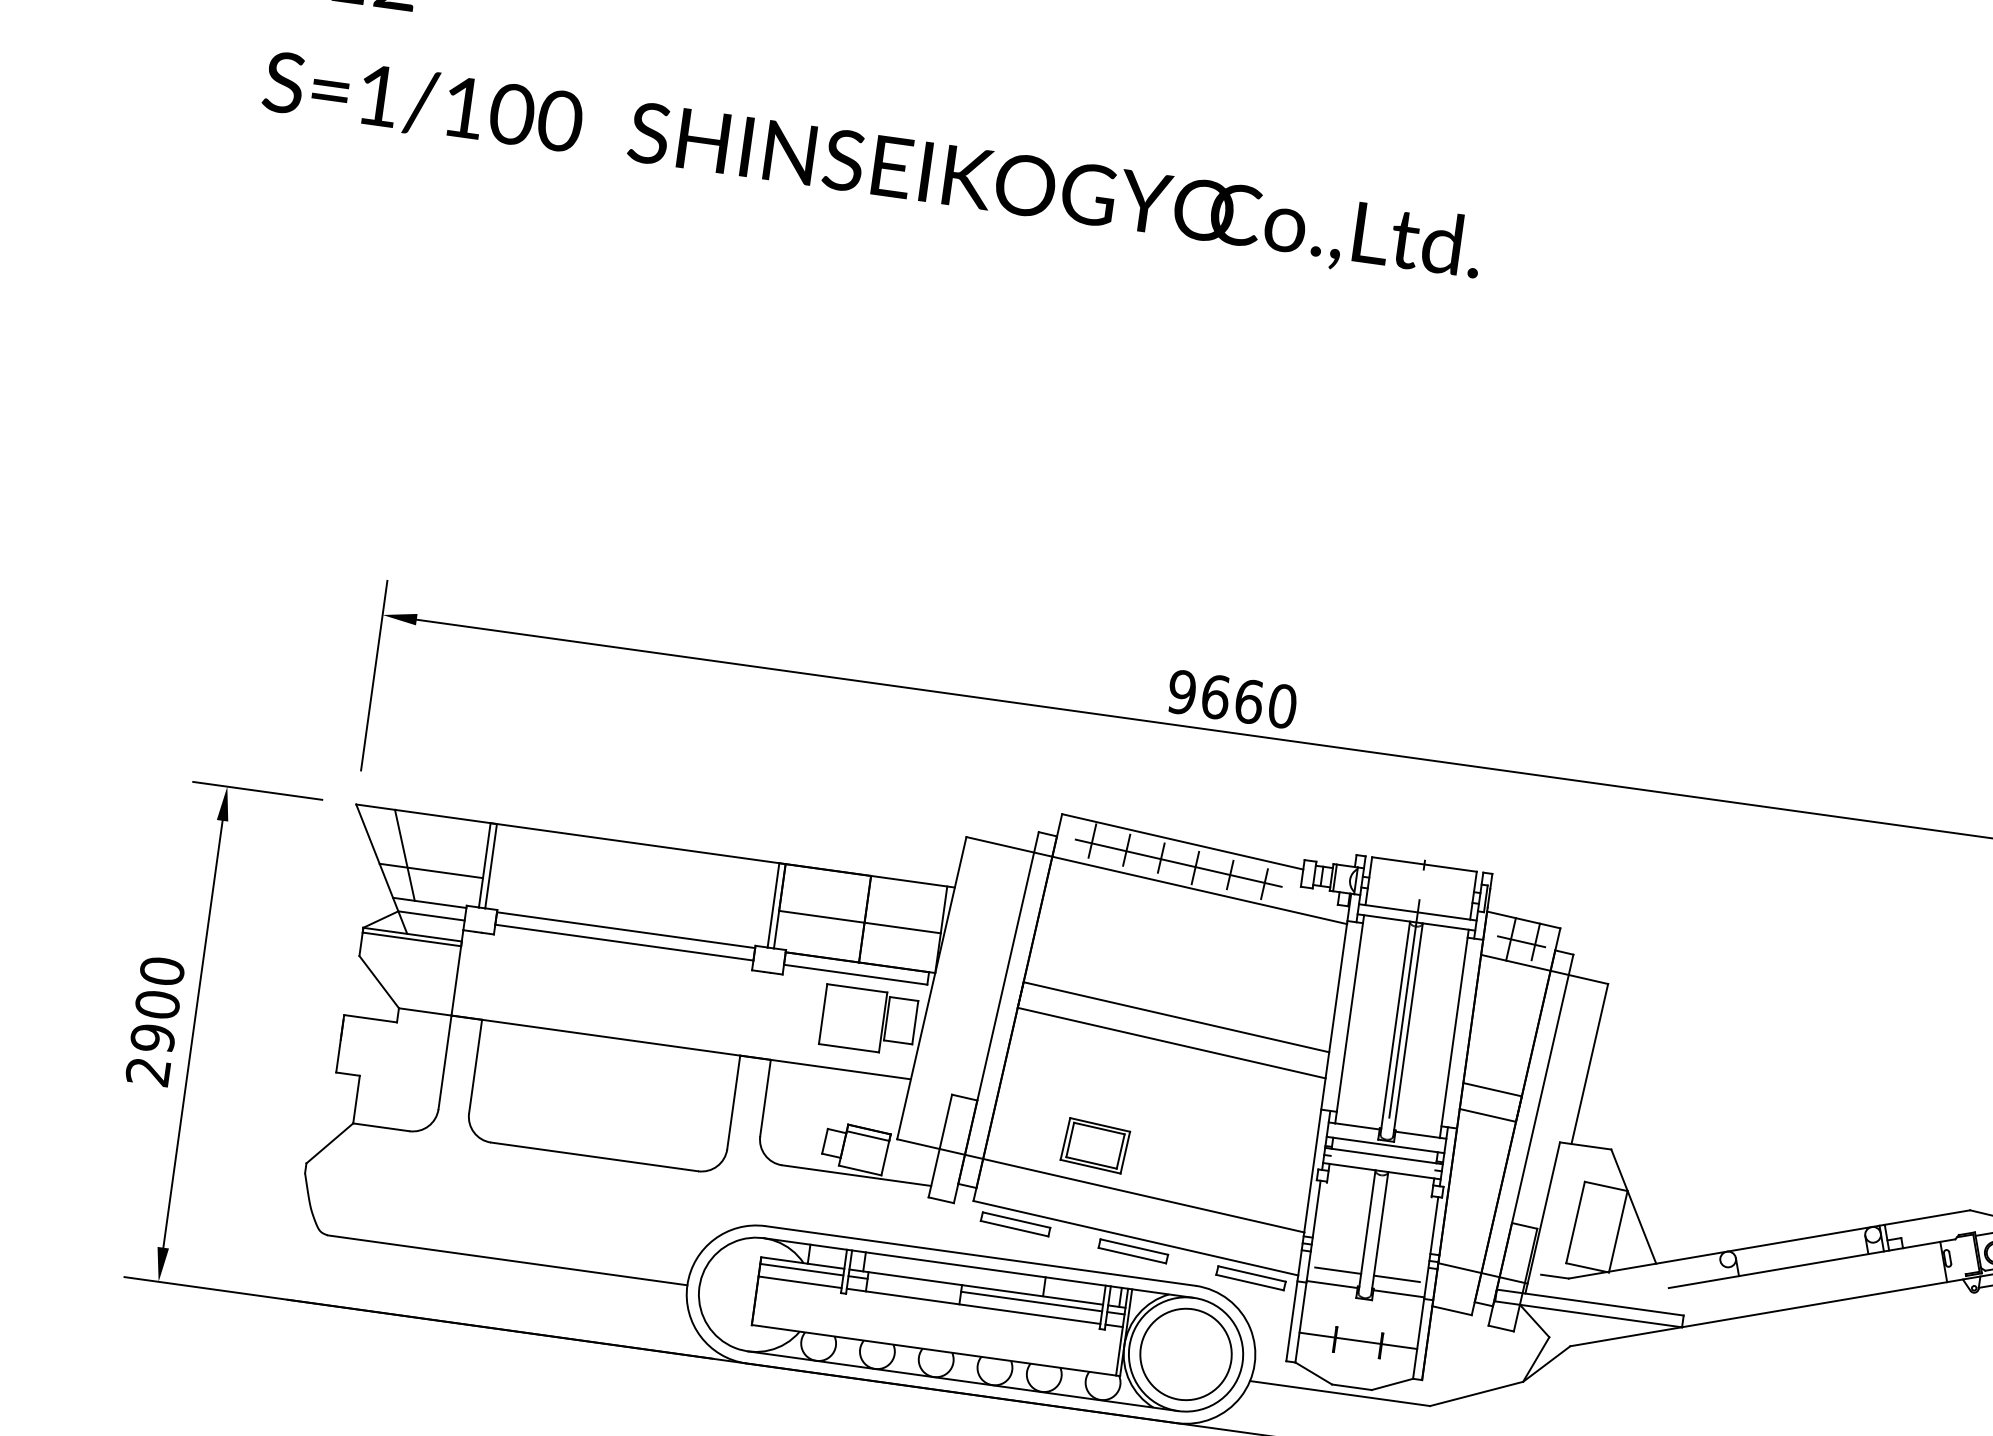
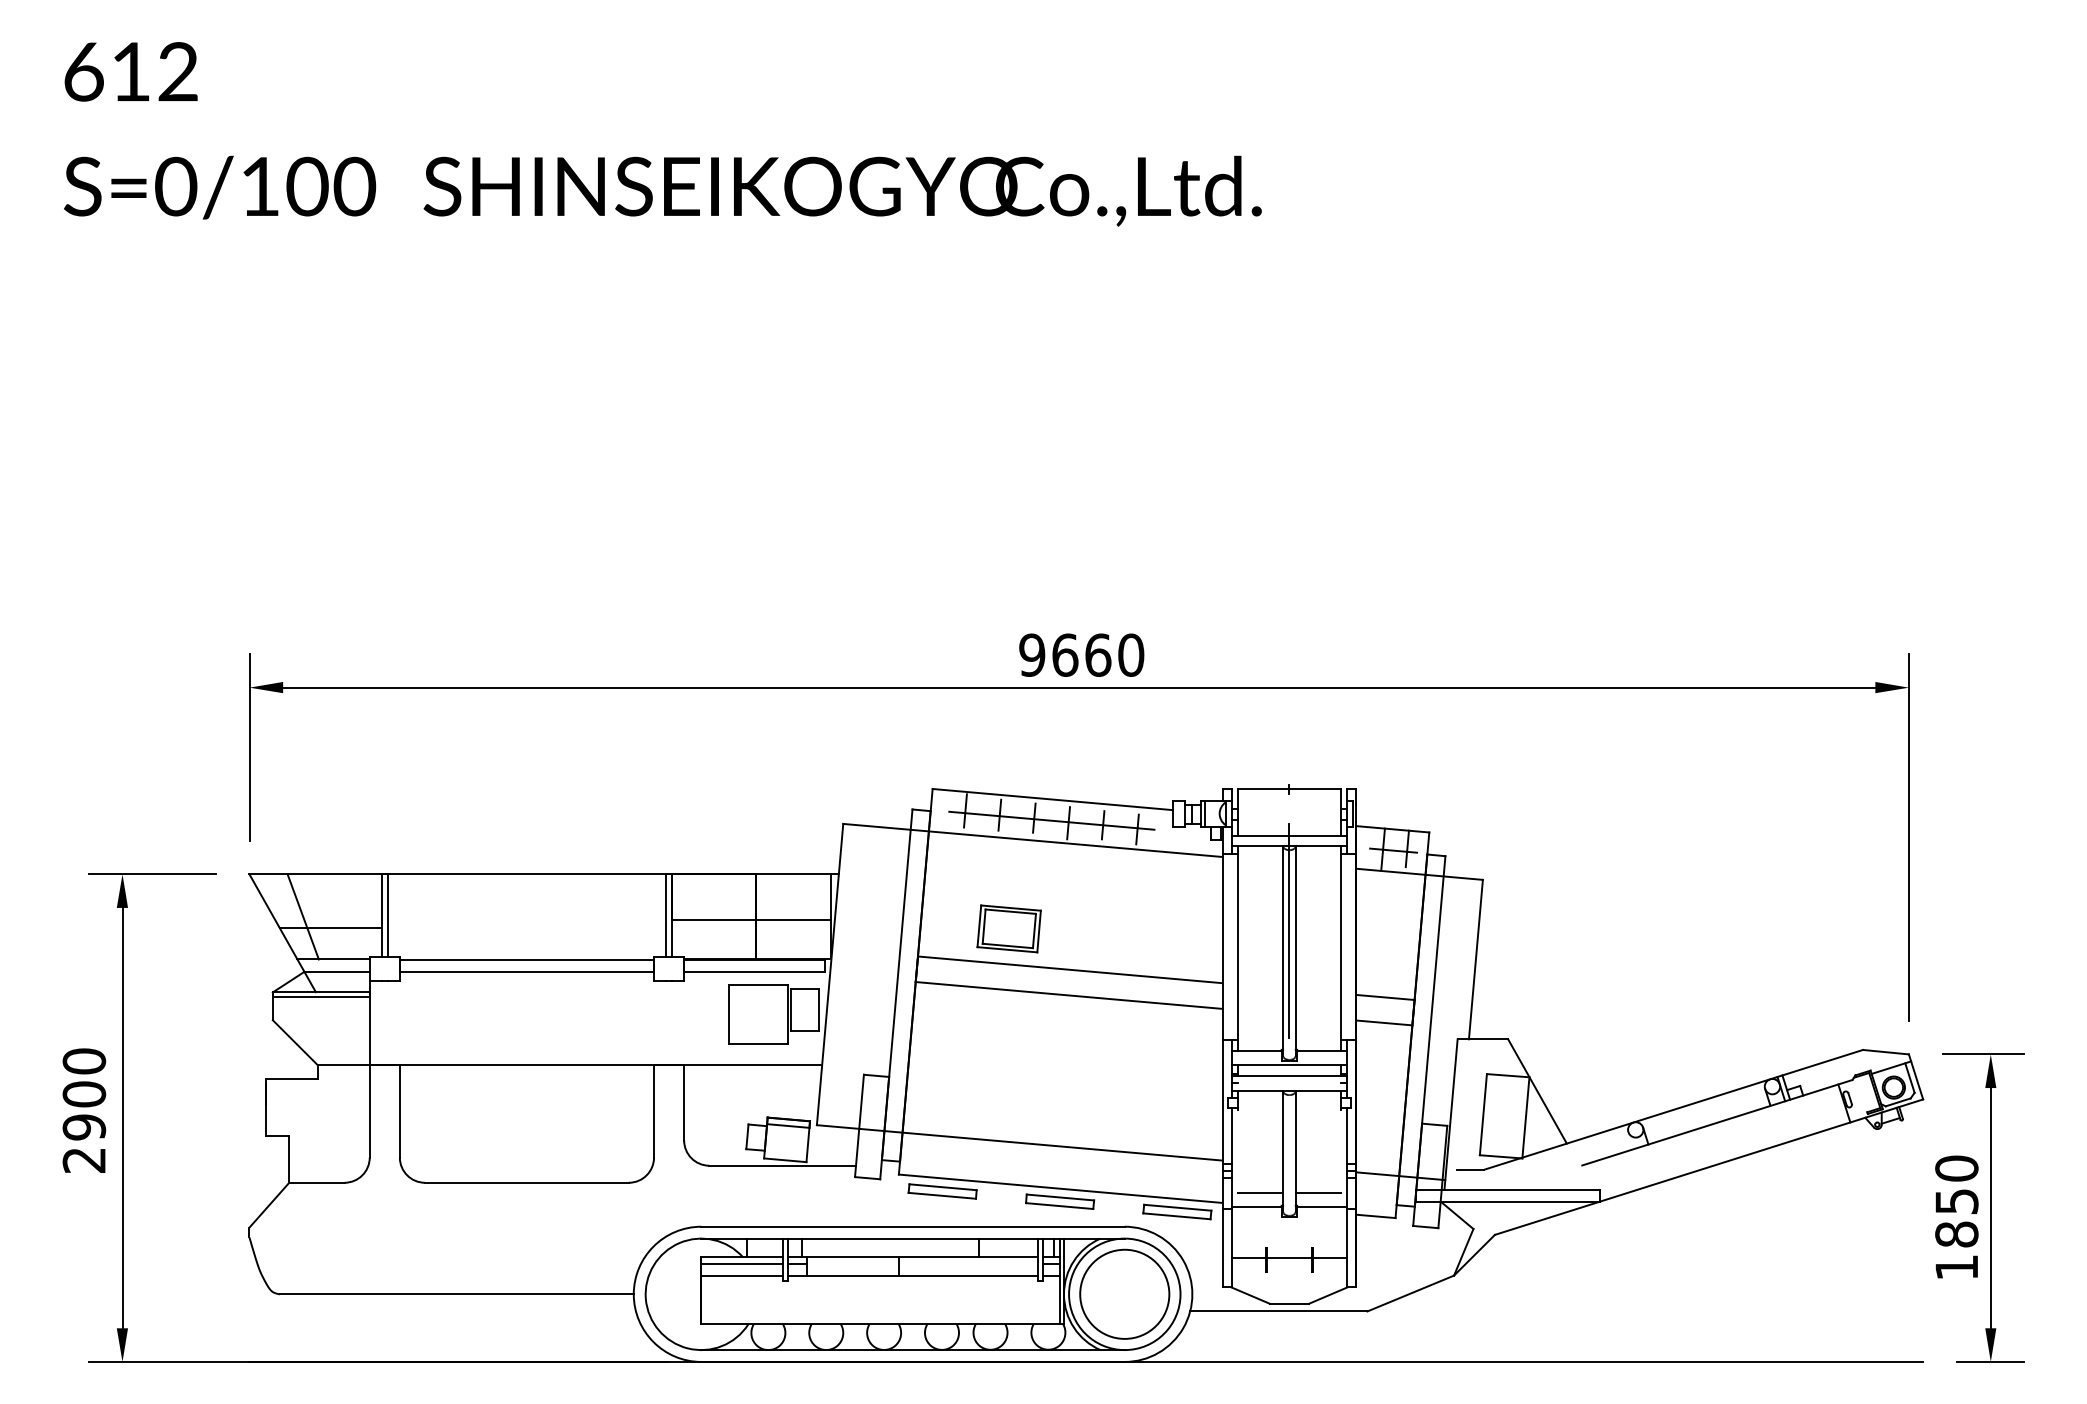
text: (379, 95) -> (176, 186), S=1/100 -> S=0/100
part: (1094, 1145) -> (1008, 928), moved
line: (1031, 1301) -> (968, 1263), removed

